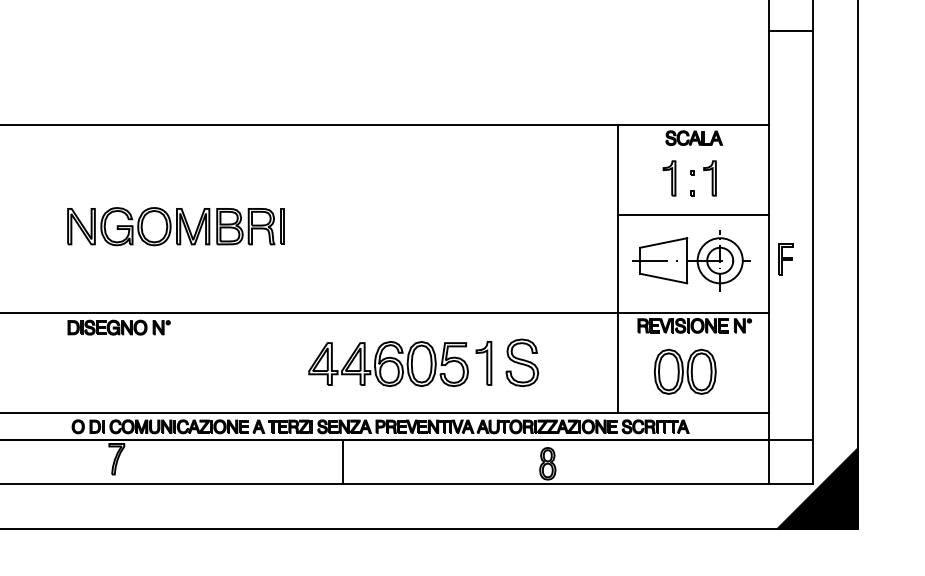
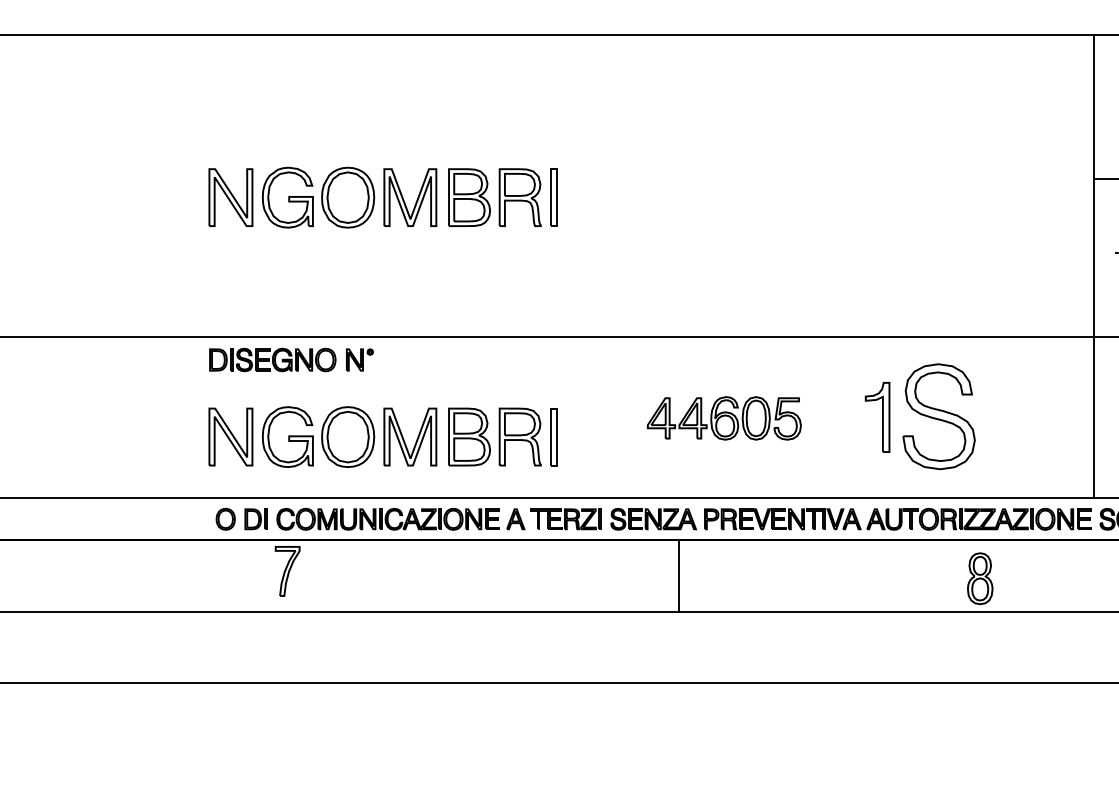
part: (522, 362) -> (939, 415), size x1.4
part: (388, 363) -> (724, 417), size x0.6
part: (175, 375) -> (381, 436), added
line: (342, 461) -> (679, 575), moved

